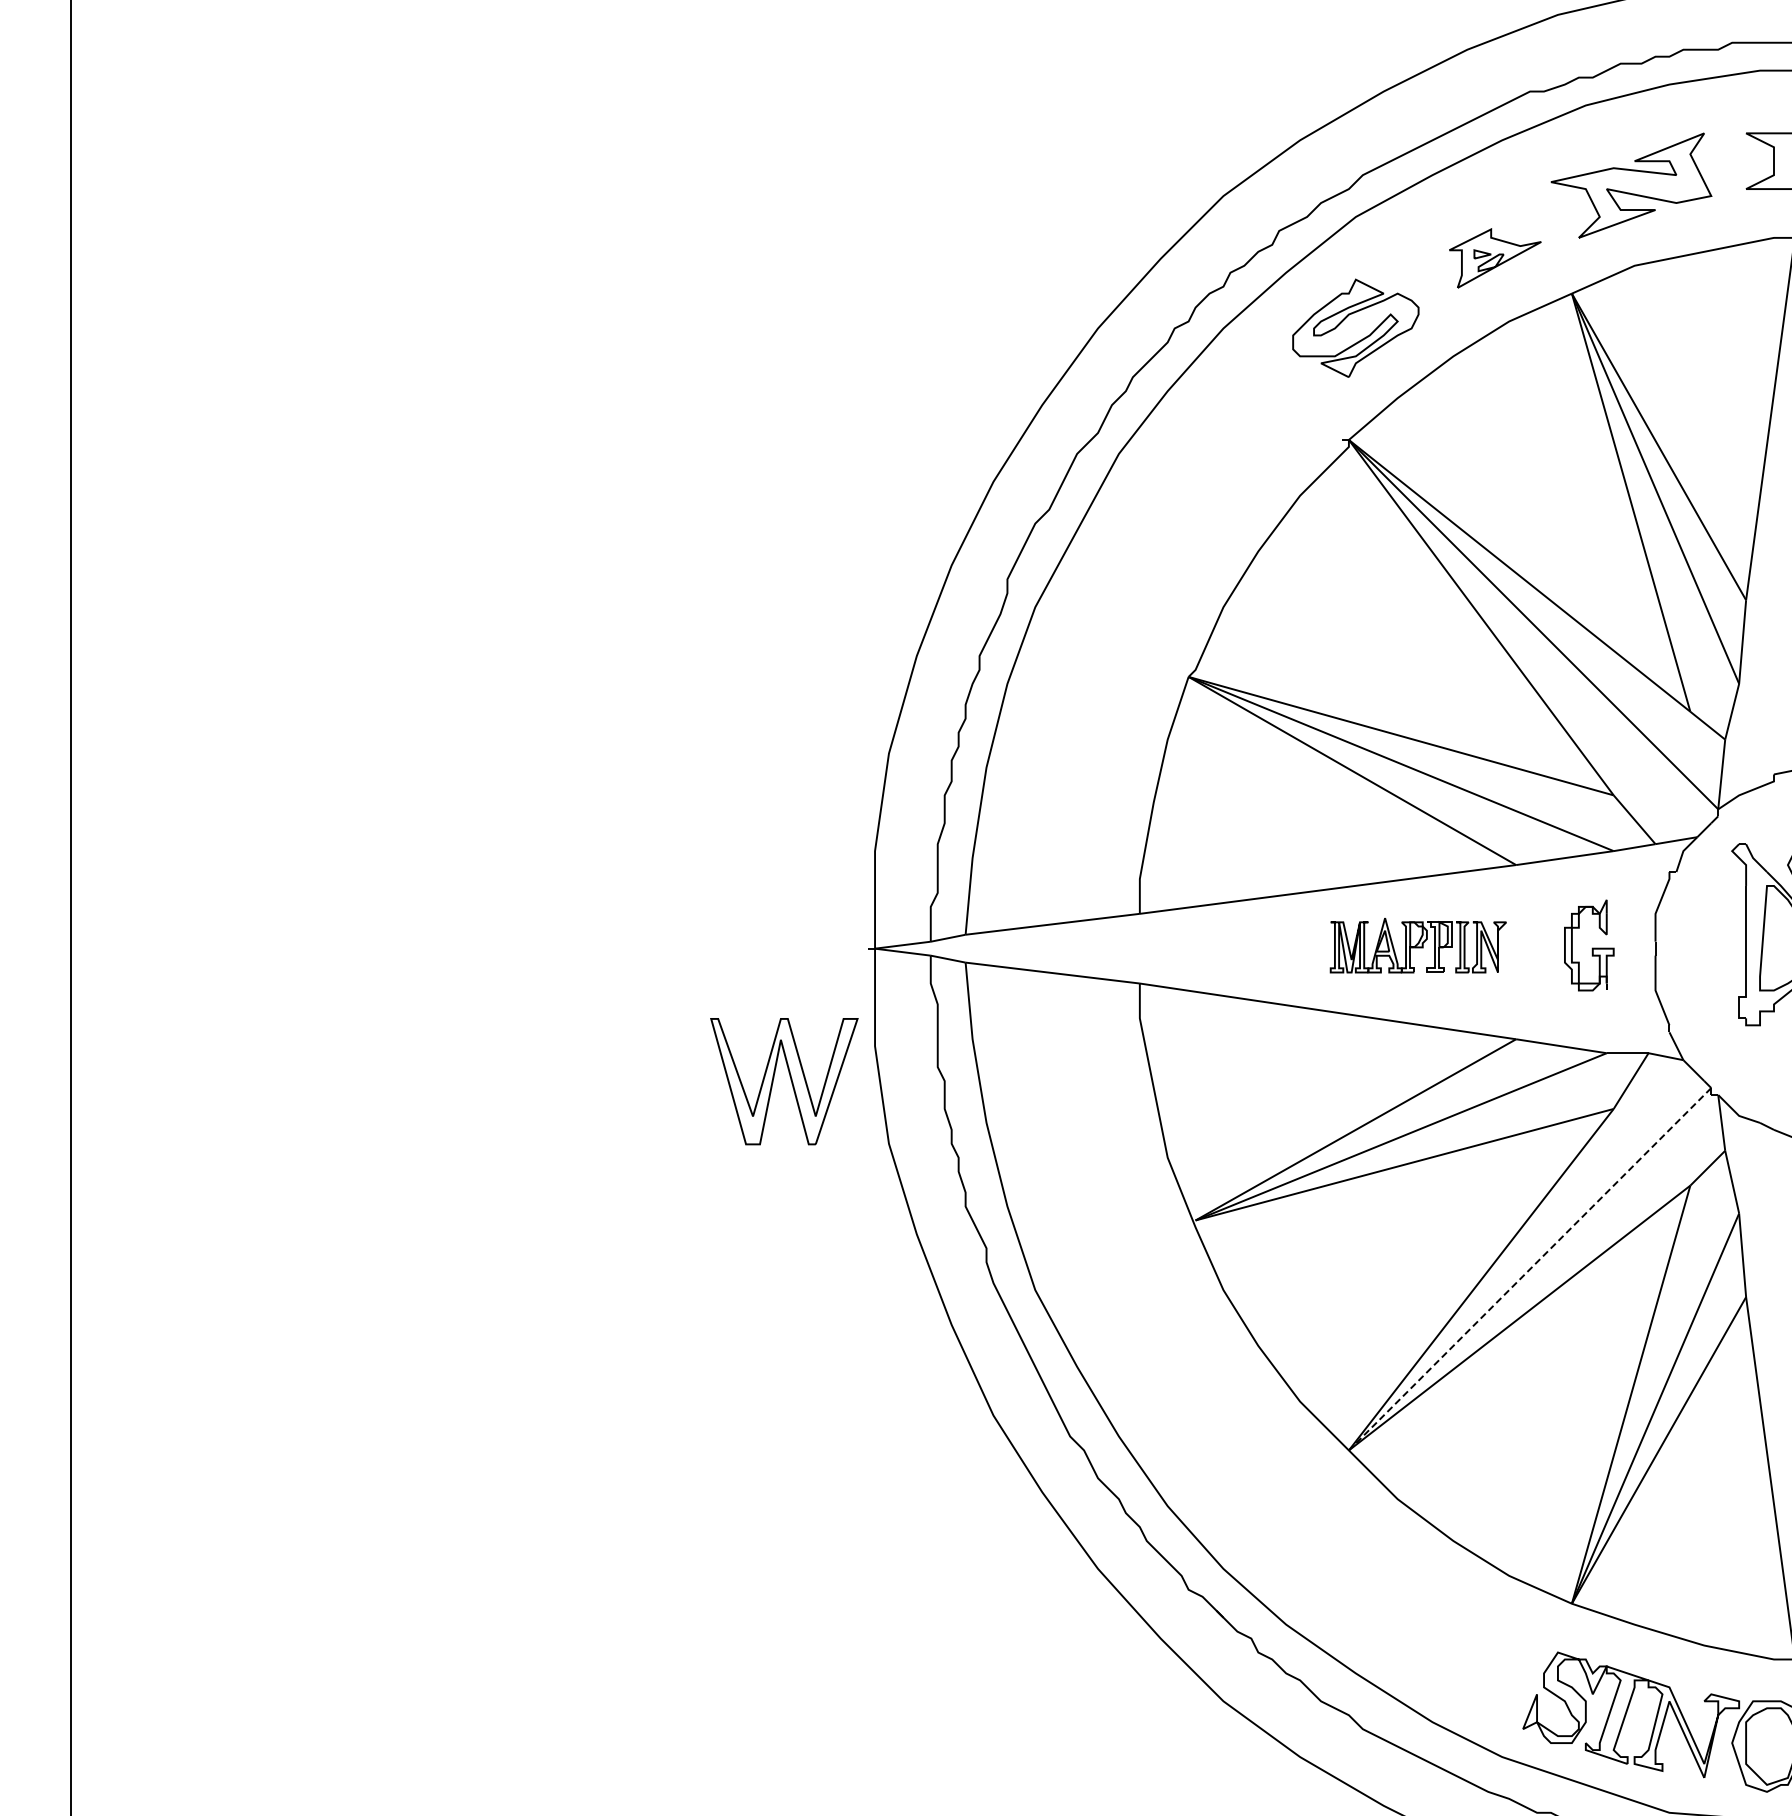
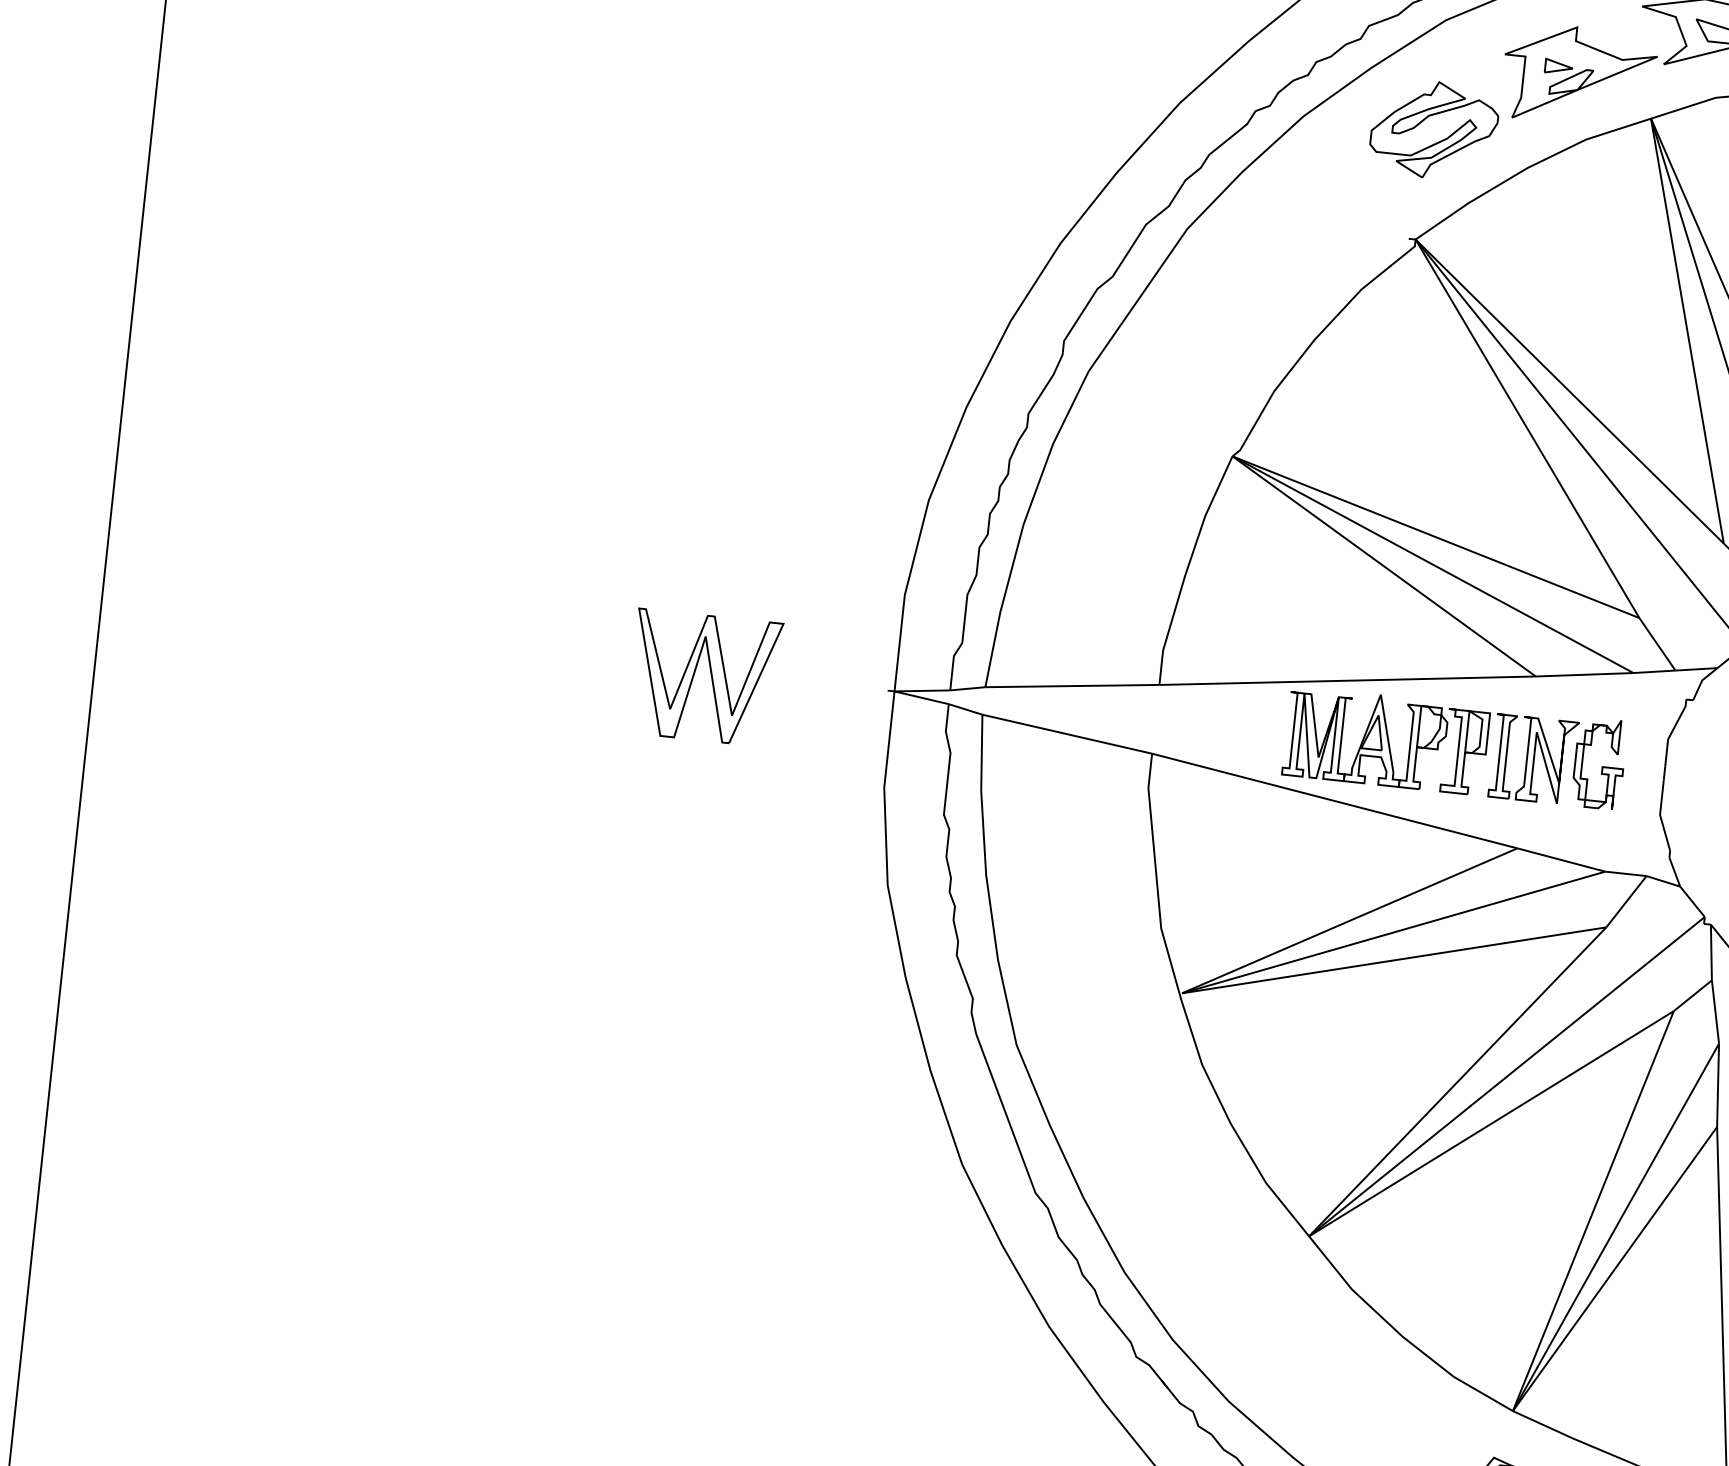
part: (1495, 258) -> (1579, 75), size x1.67
part: (1418, 945) -> (1430, 745), size x1.67
part: (790, 1080) -> (710, 677), moved
line: (1529, 1269) -> (1506, 1076), dashed -> solid

